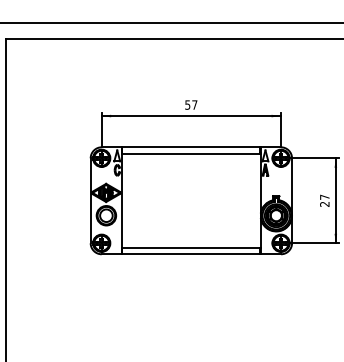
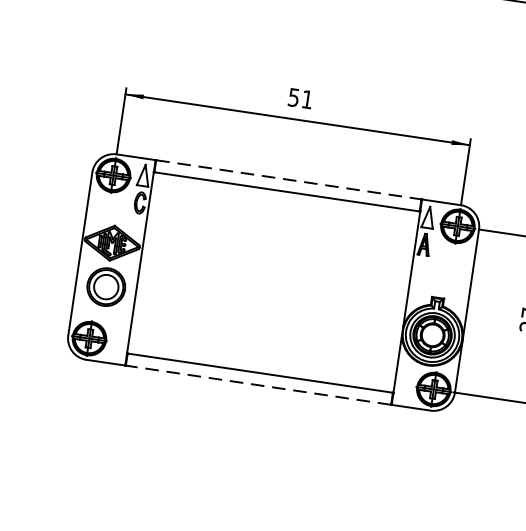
text: (194, 104) -> (306, 98), 57 -> 51
line: (191, 147) -> (289, 180), solid -> dashed
line: (190, 254) -> (256, 385), solid -> dashed

